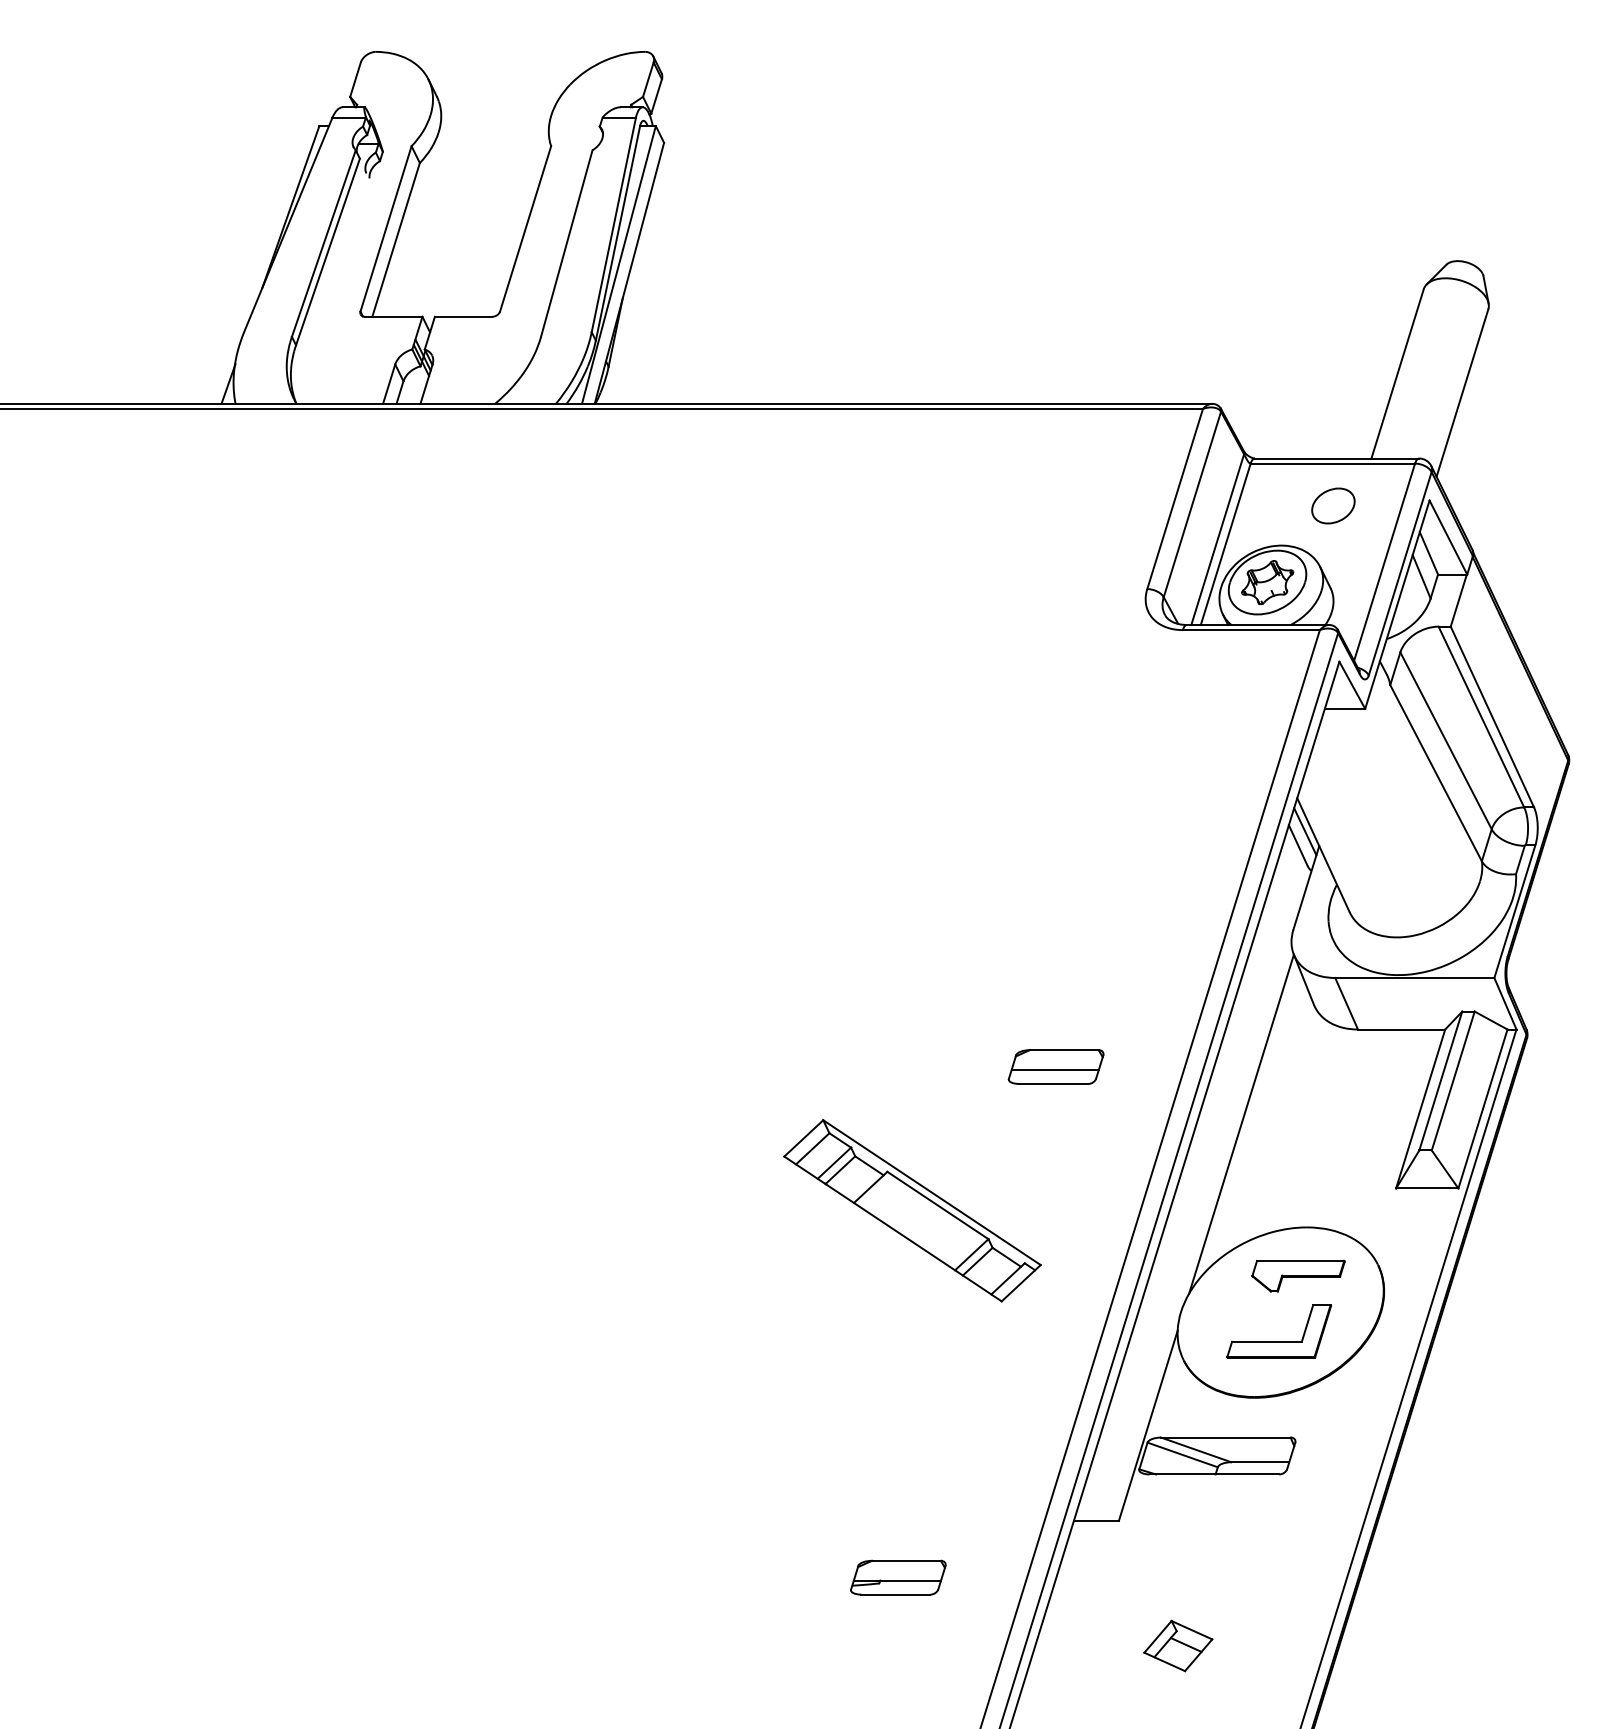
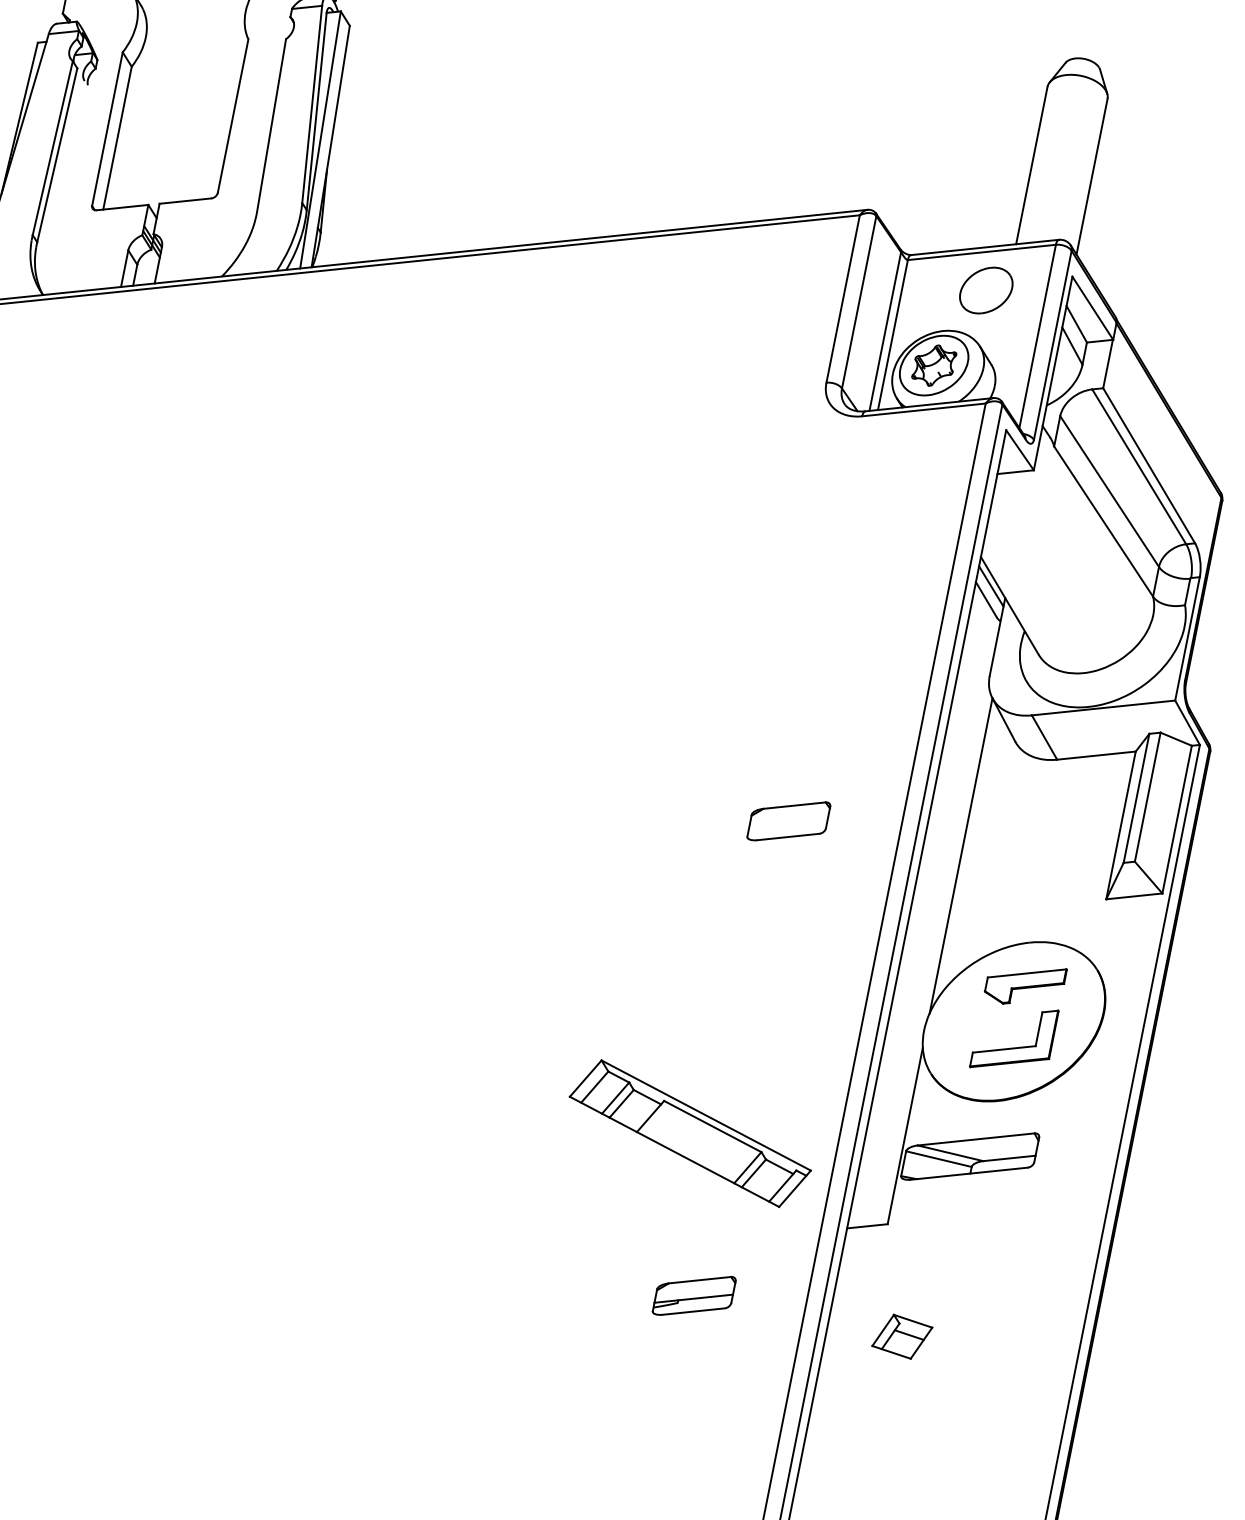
part: (1333, 505) -> (986, 290), size x1.4
line: (1054, 1069) -> (787, 823), removed
part: (912, 1210) -> (690, 1133), moved
part: (1178, 1645) -> (902, 1336), moved

